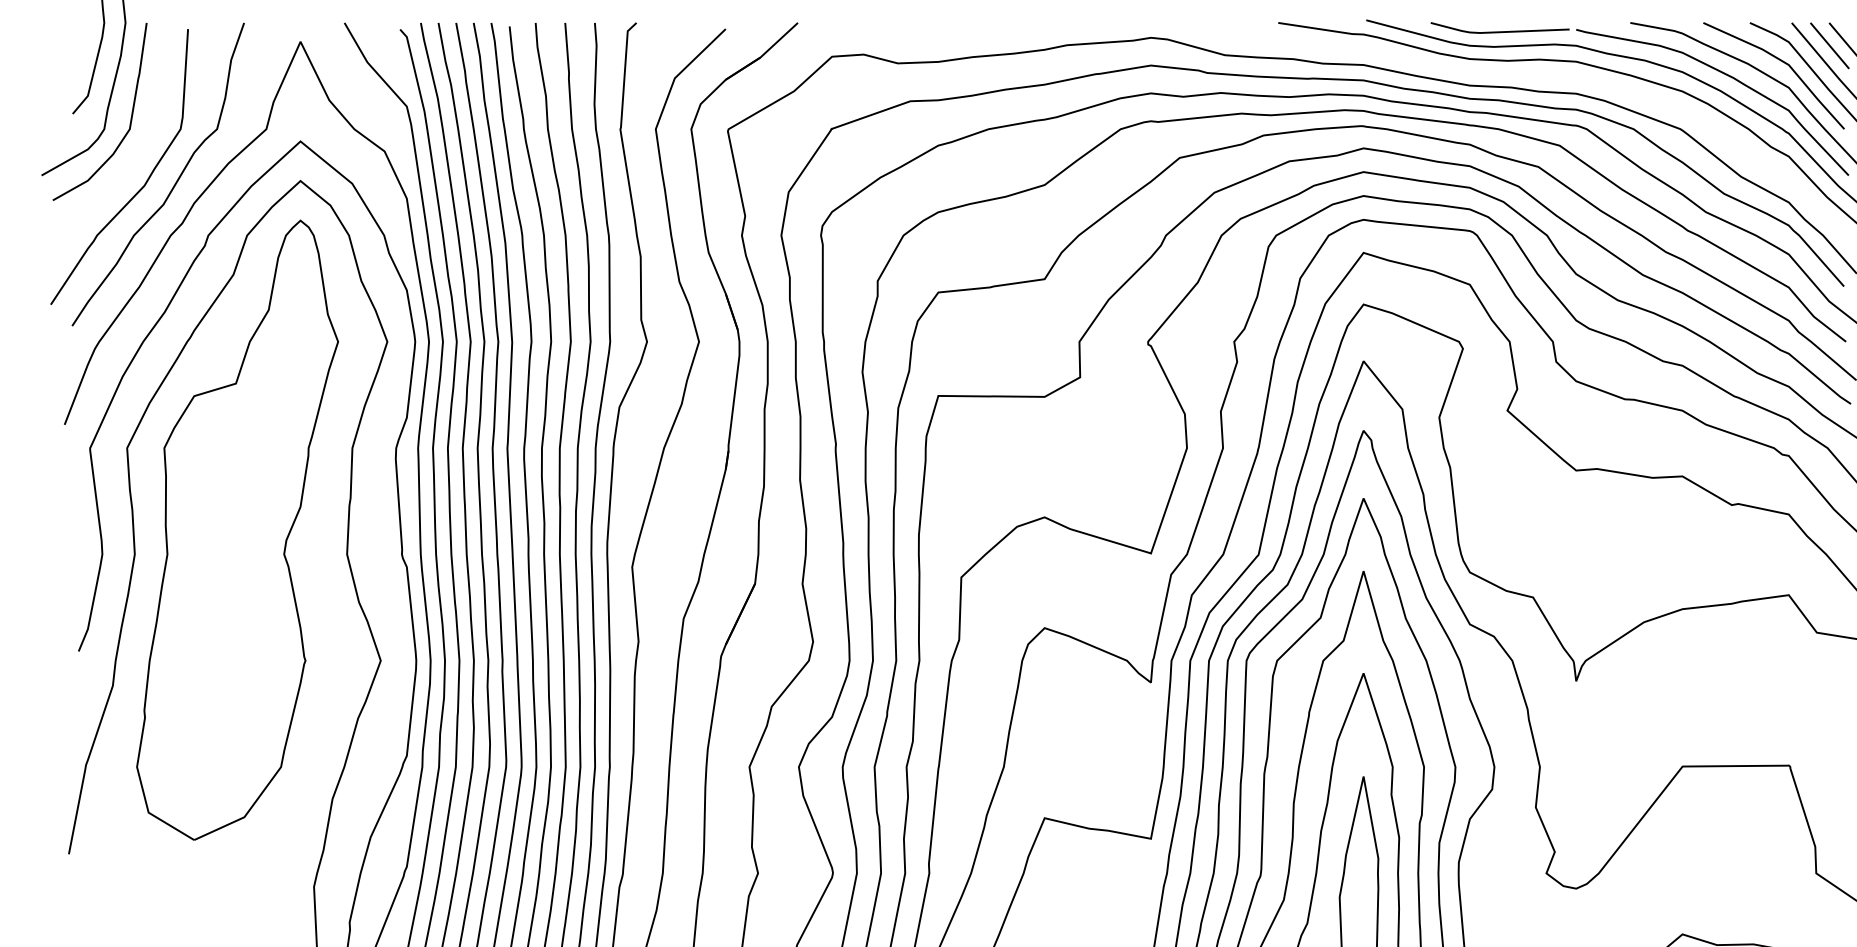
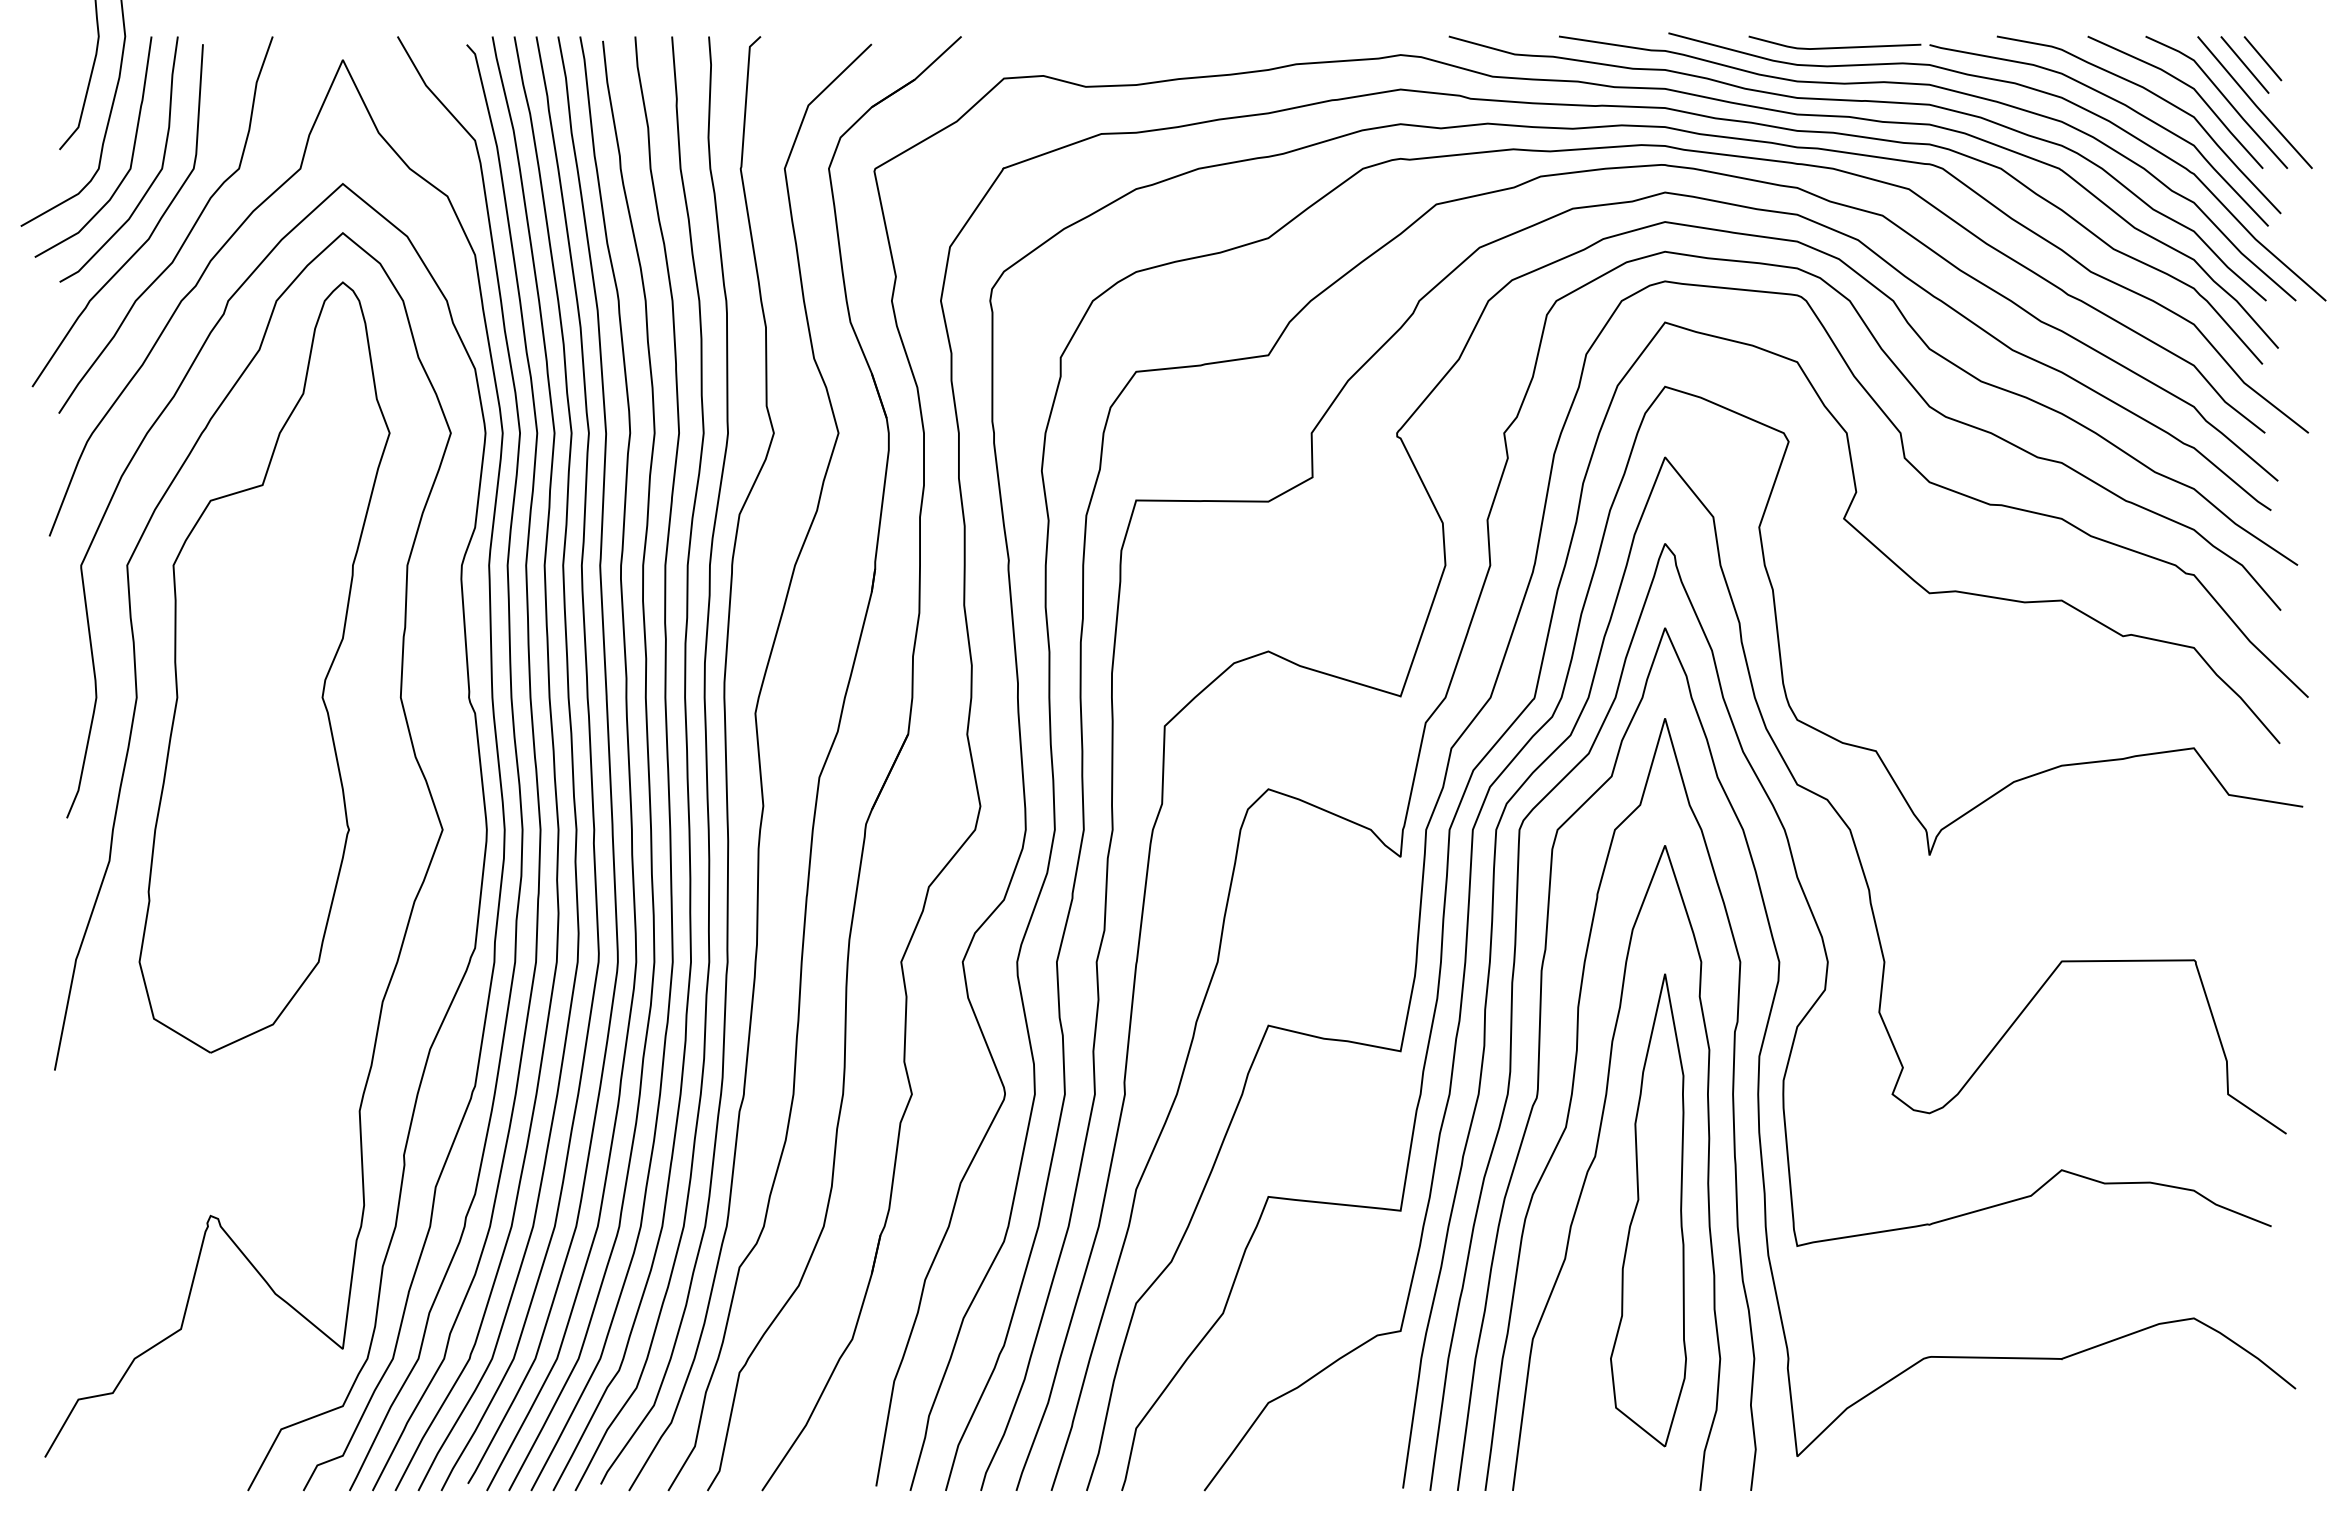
curve: (1518, 75) -> (1857, 101), added
curve: (148, 137) -> (153, 179), added

